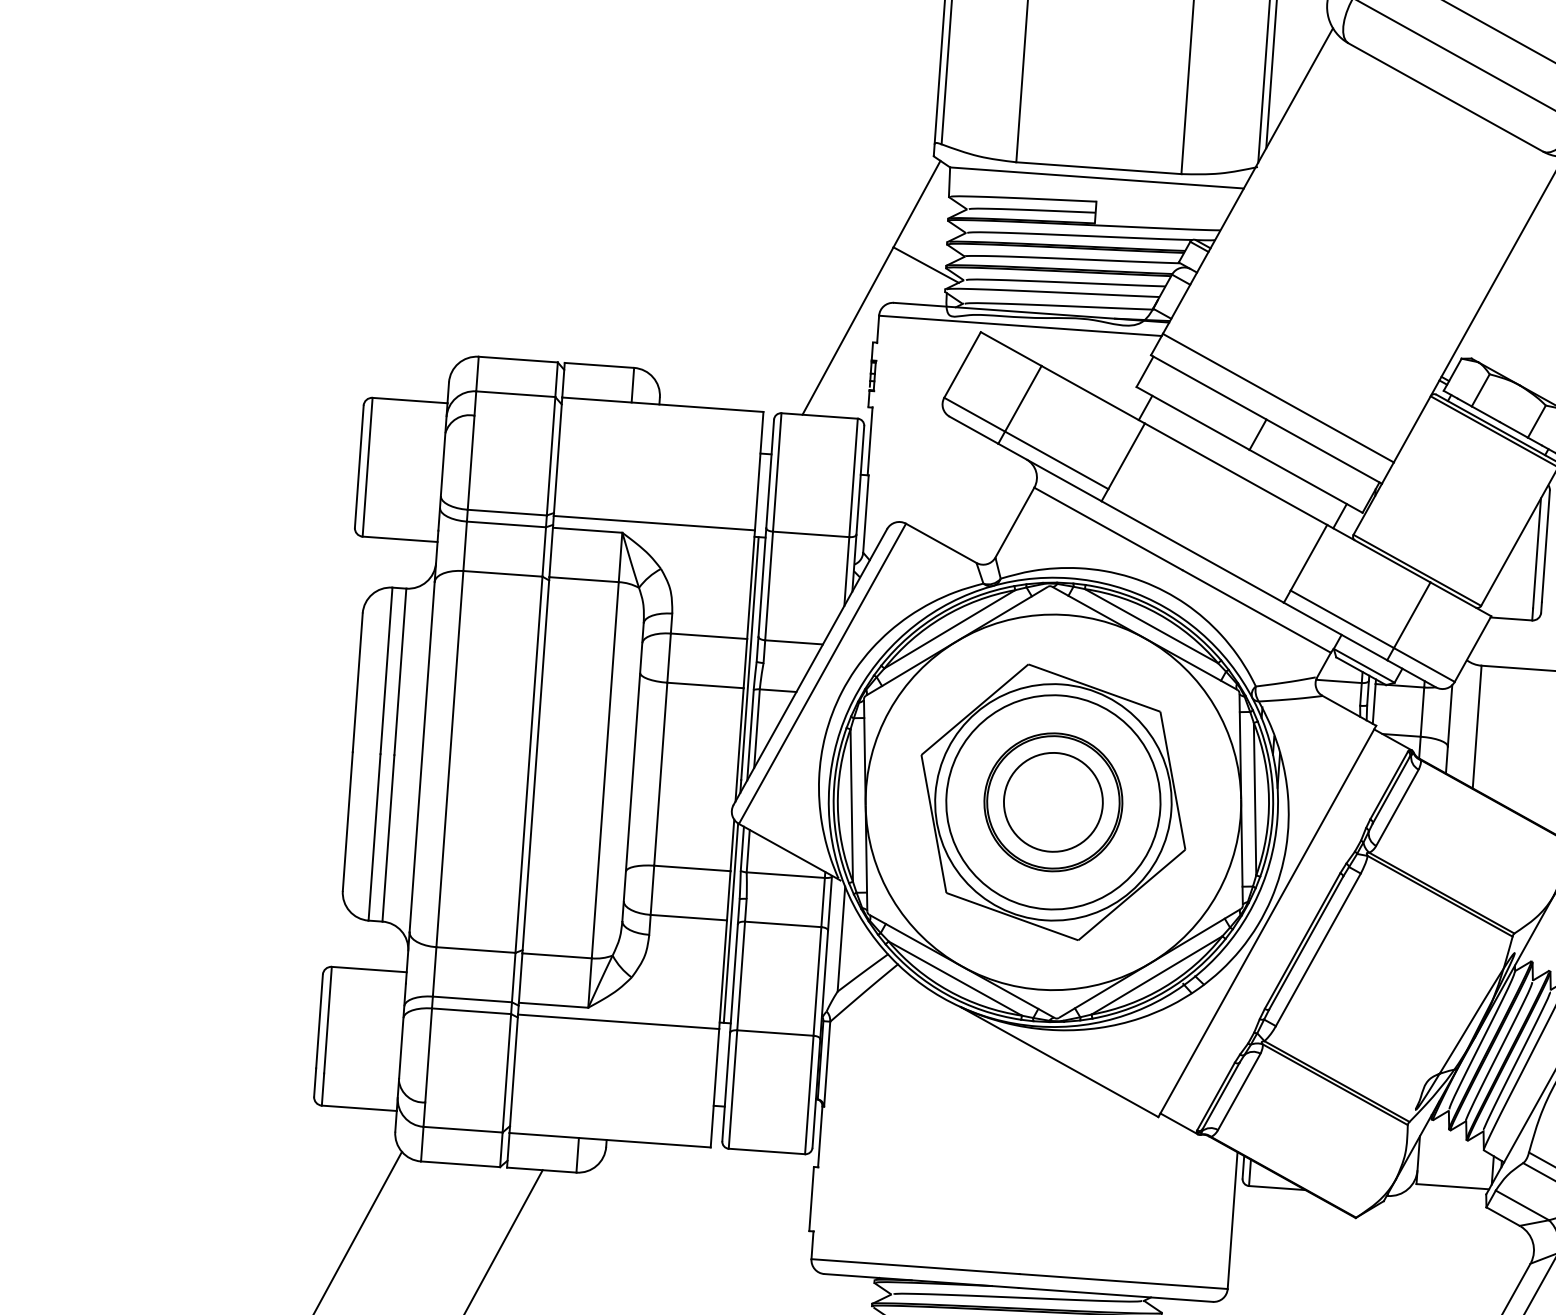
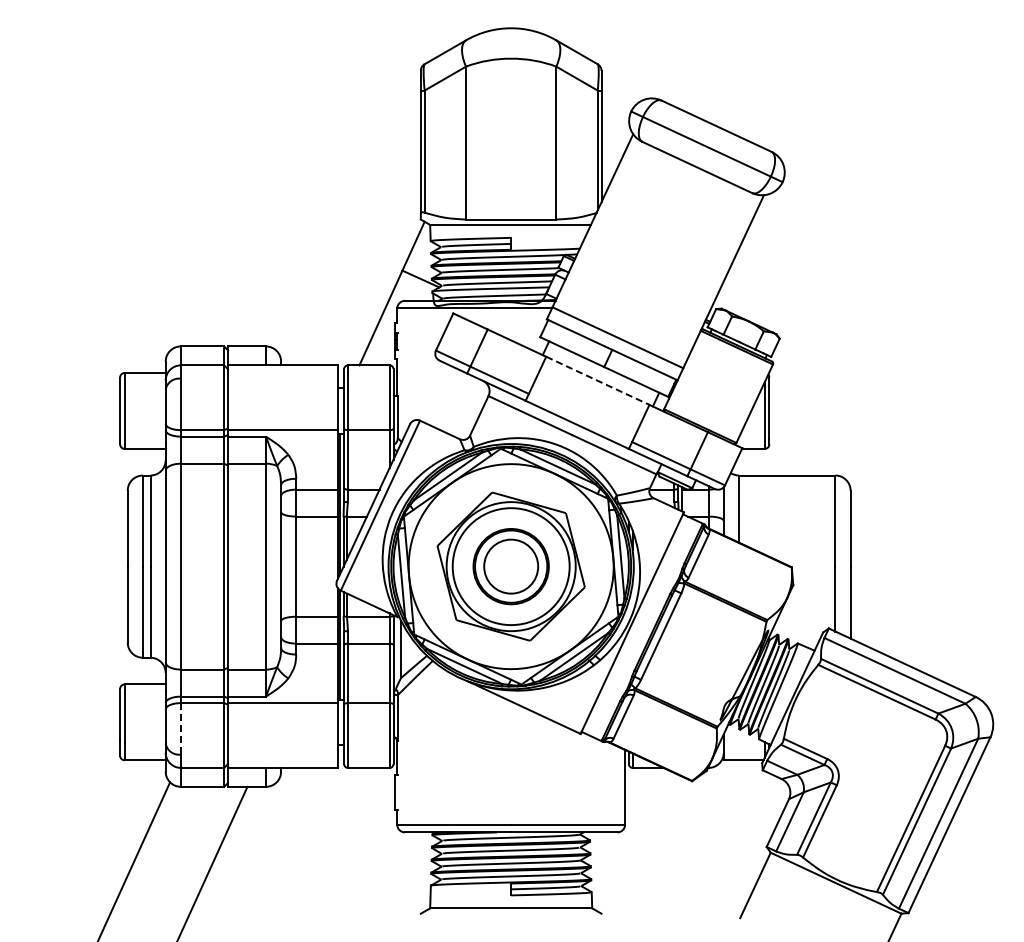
line: (1235, 473) -> (597, 380), solid -> dashed
line: (428, 1054) -> (180, 728), solid -> dashed

